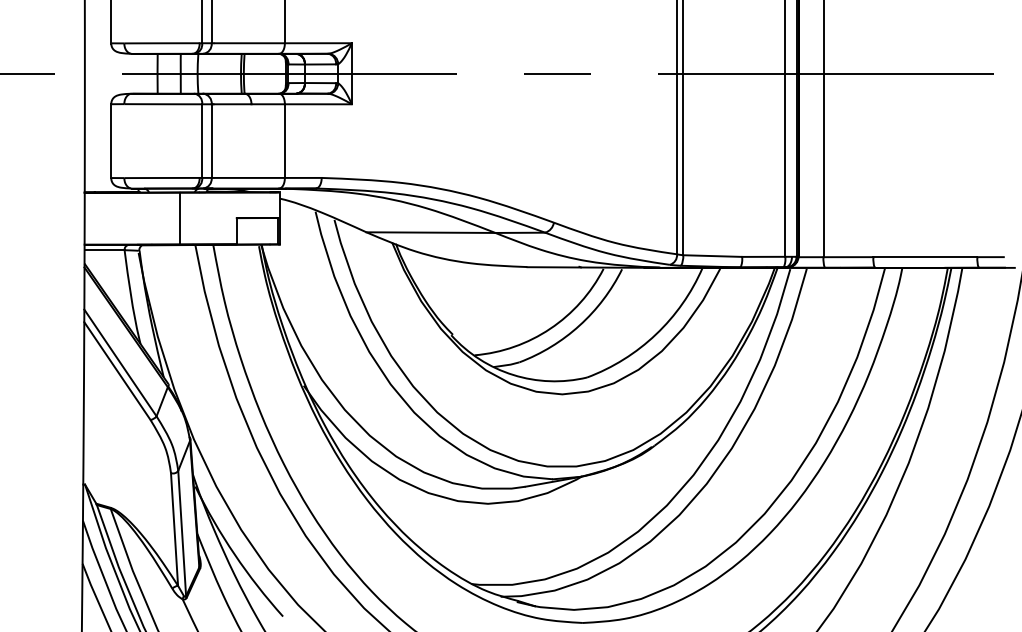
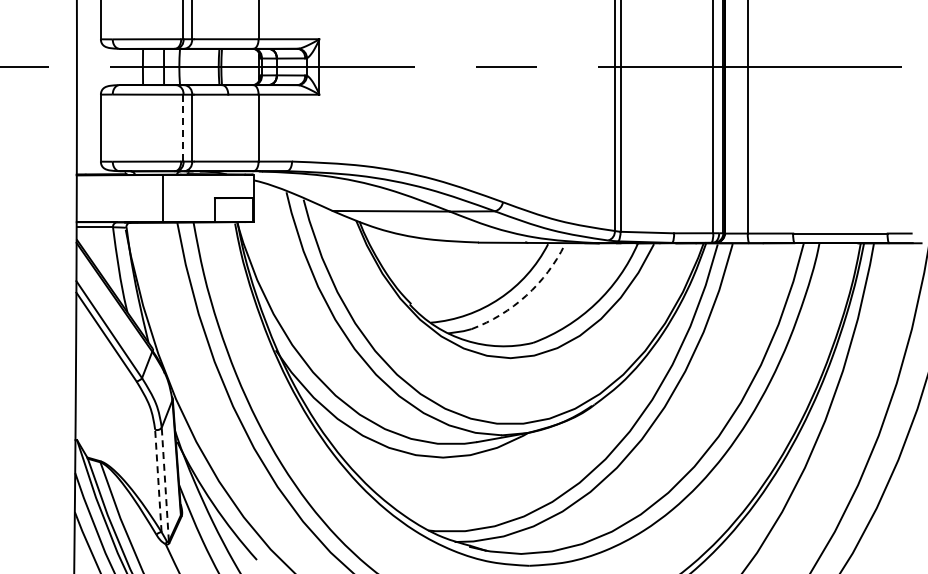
line: (202, 141) -> (183, 128), solid -> dashed
arc: (579, 325) -> (526, 295), solid -> dashed
line: (174, 529) -> (158, 480), solid -> dashed
line: (182, 533) -> (165, 484), solid -> dashed

